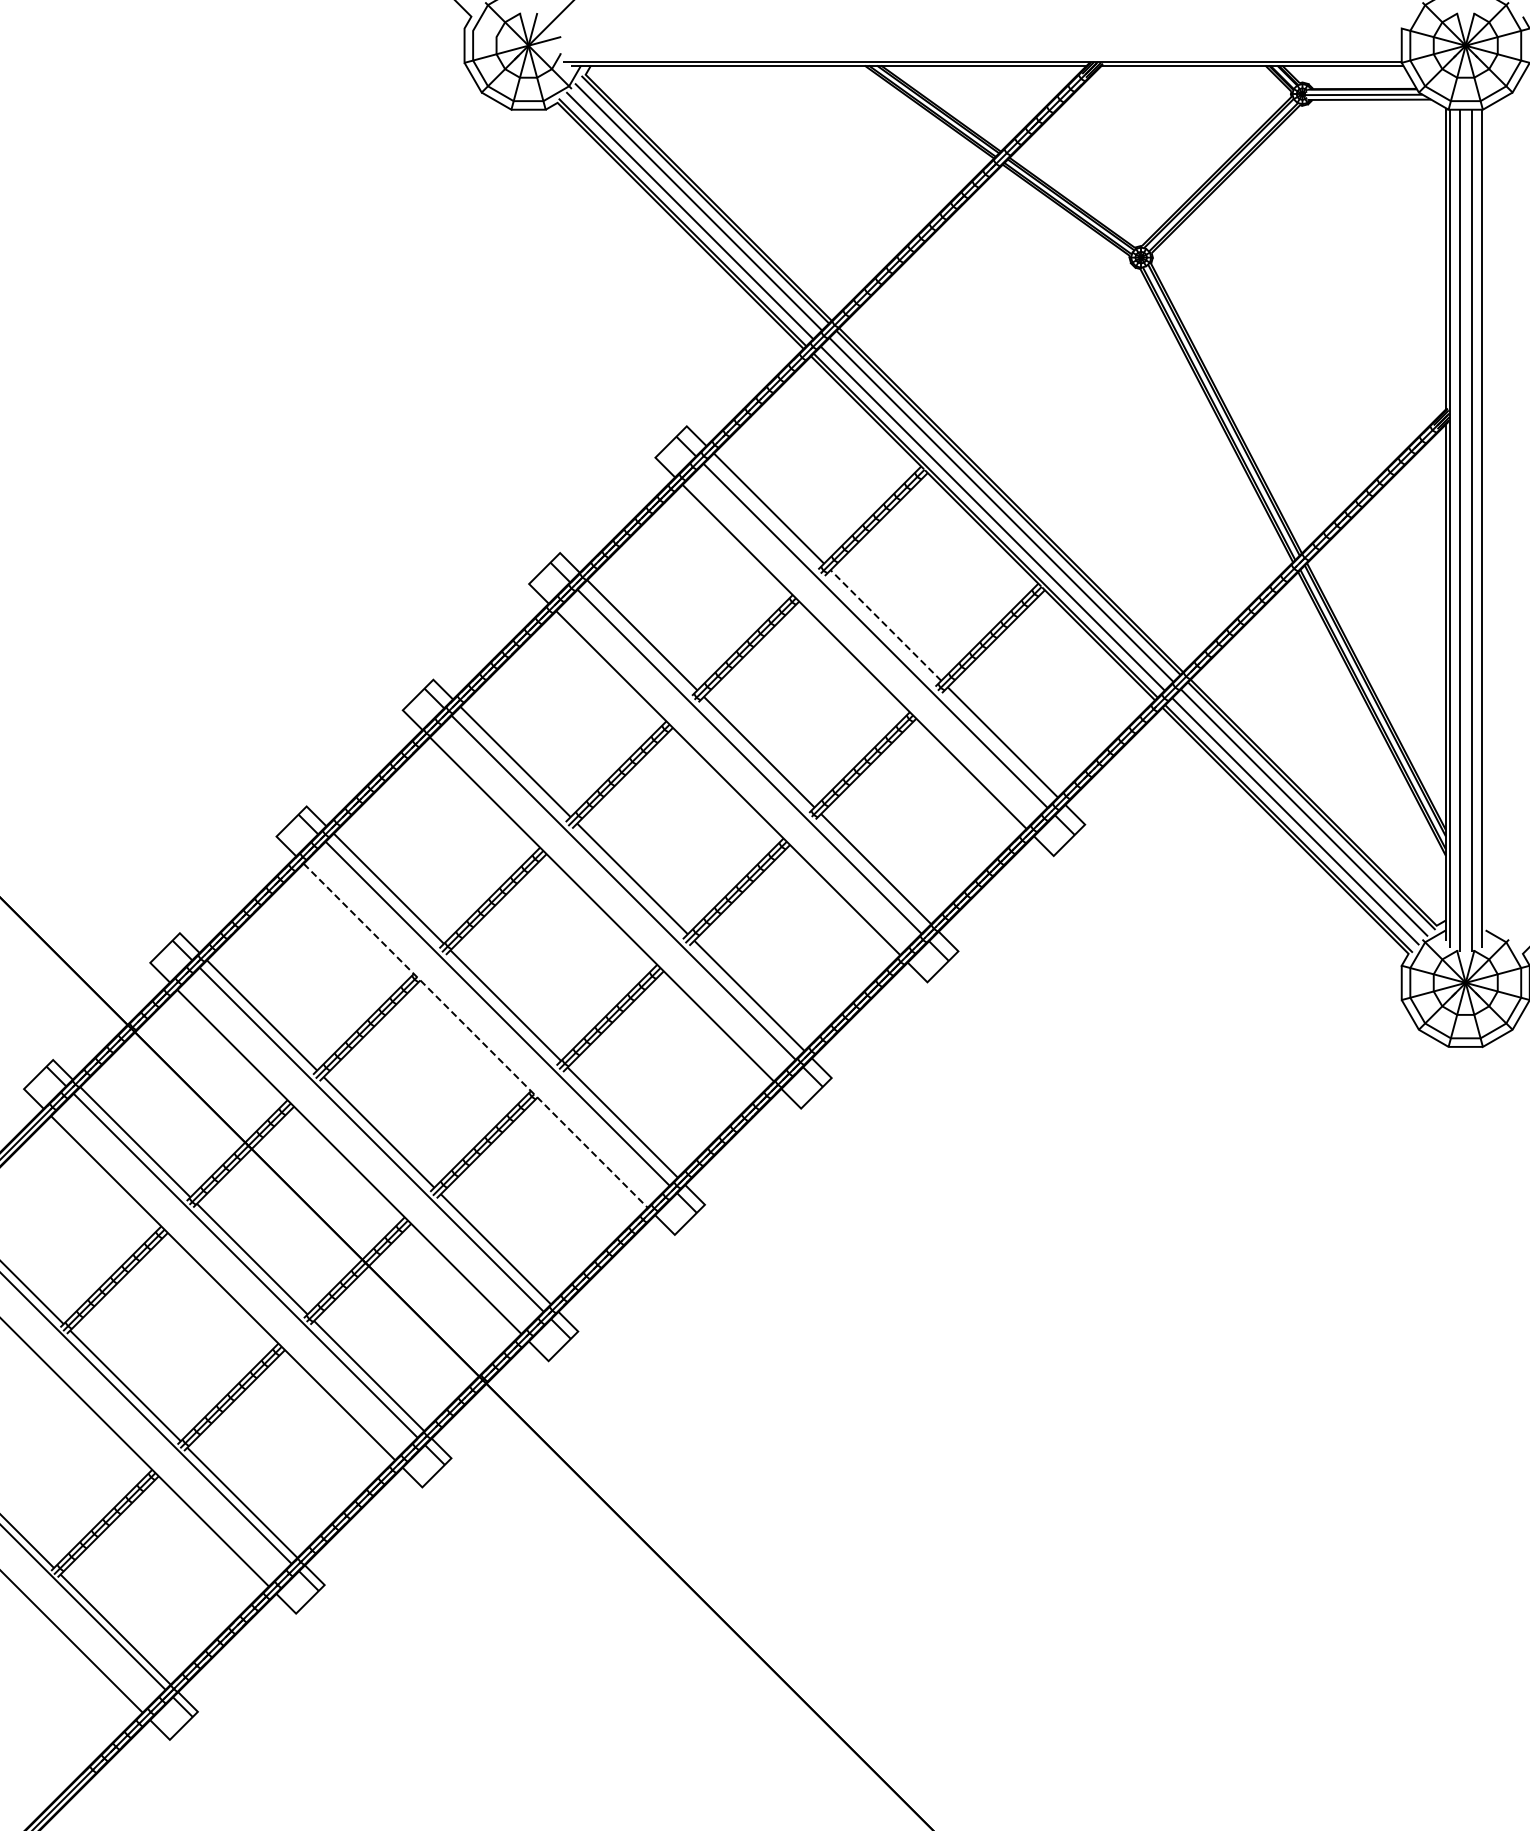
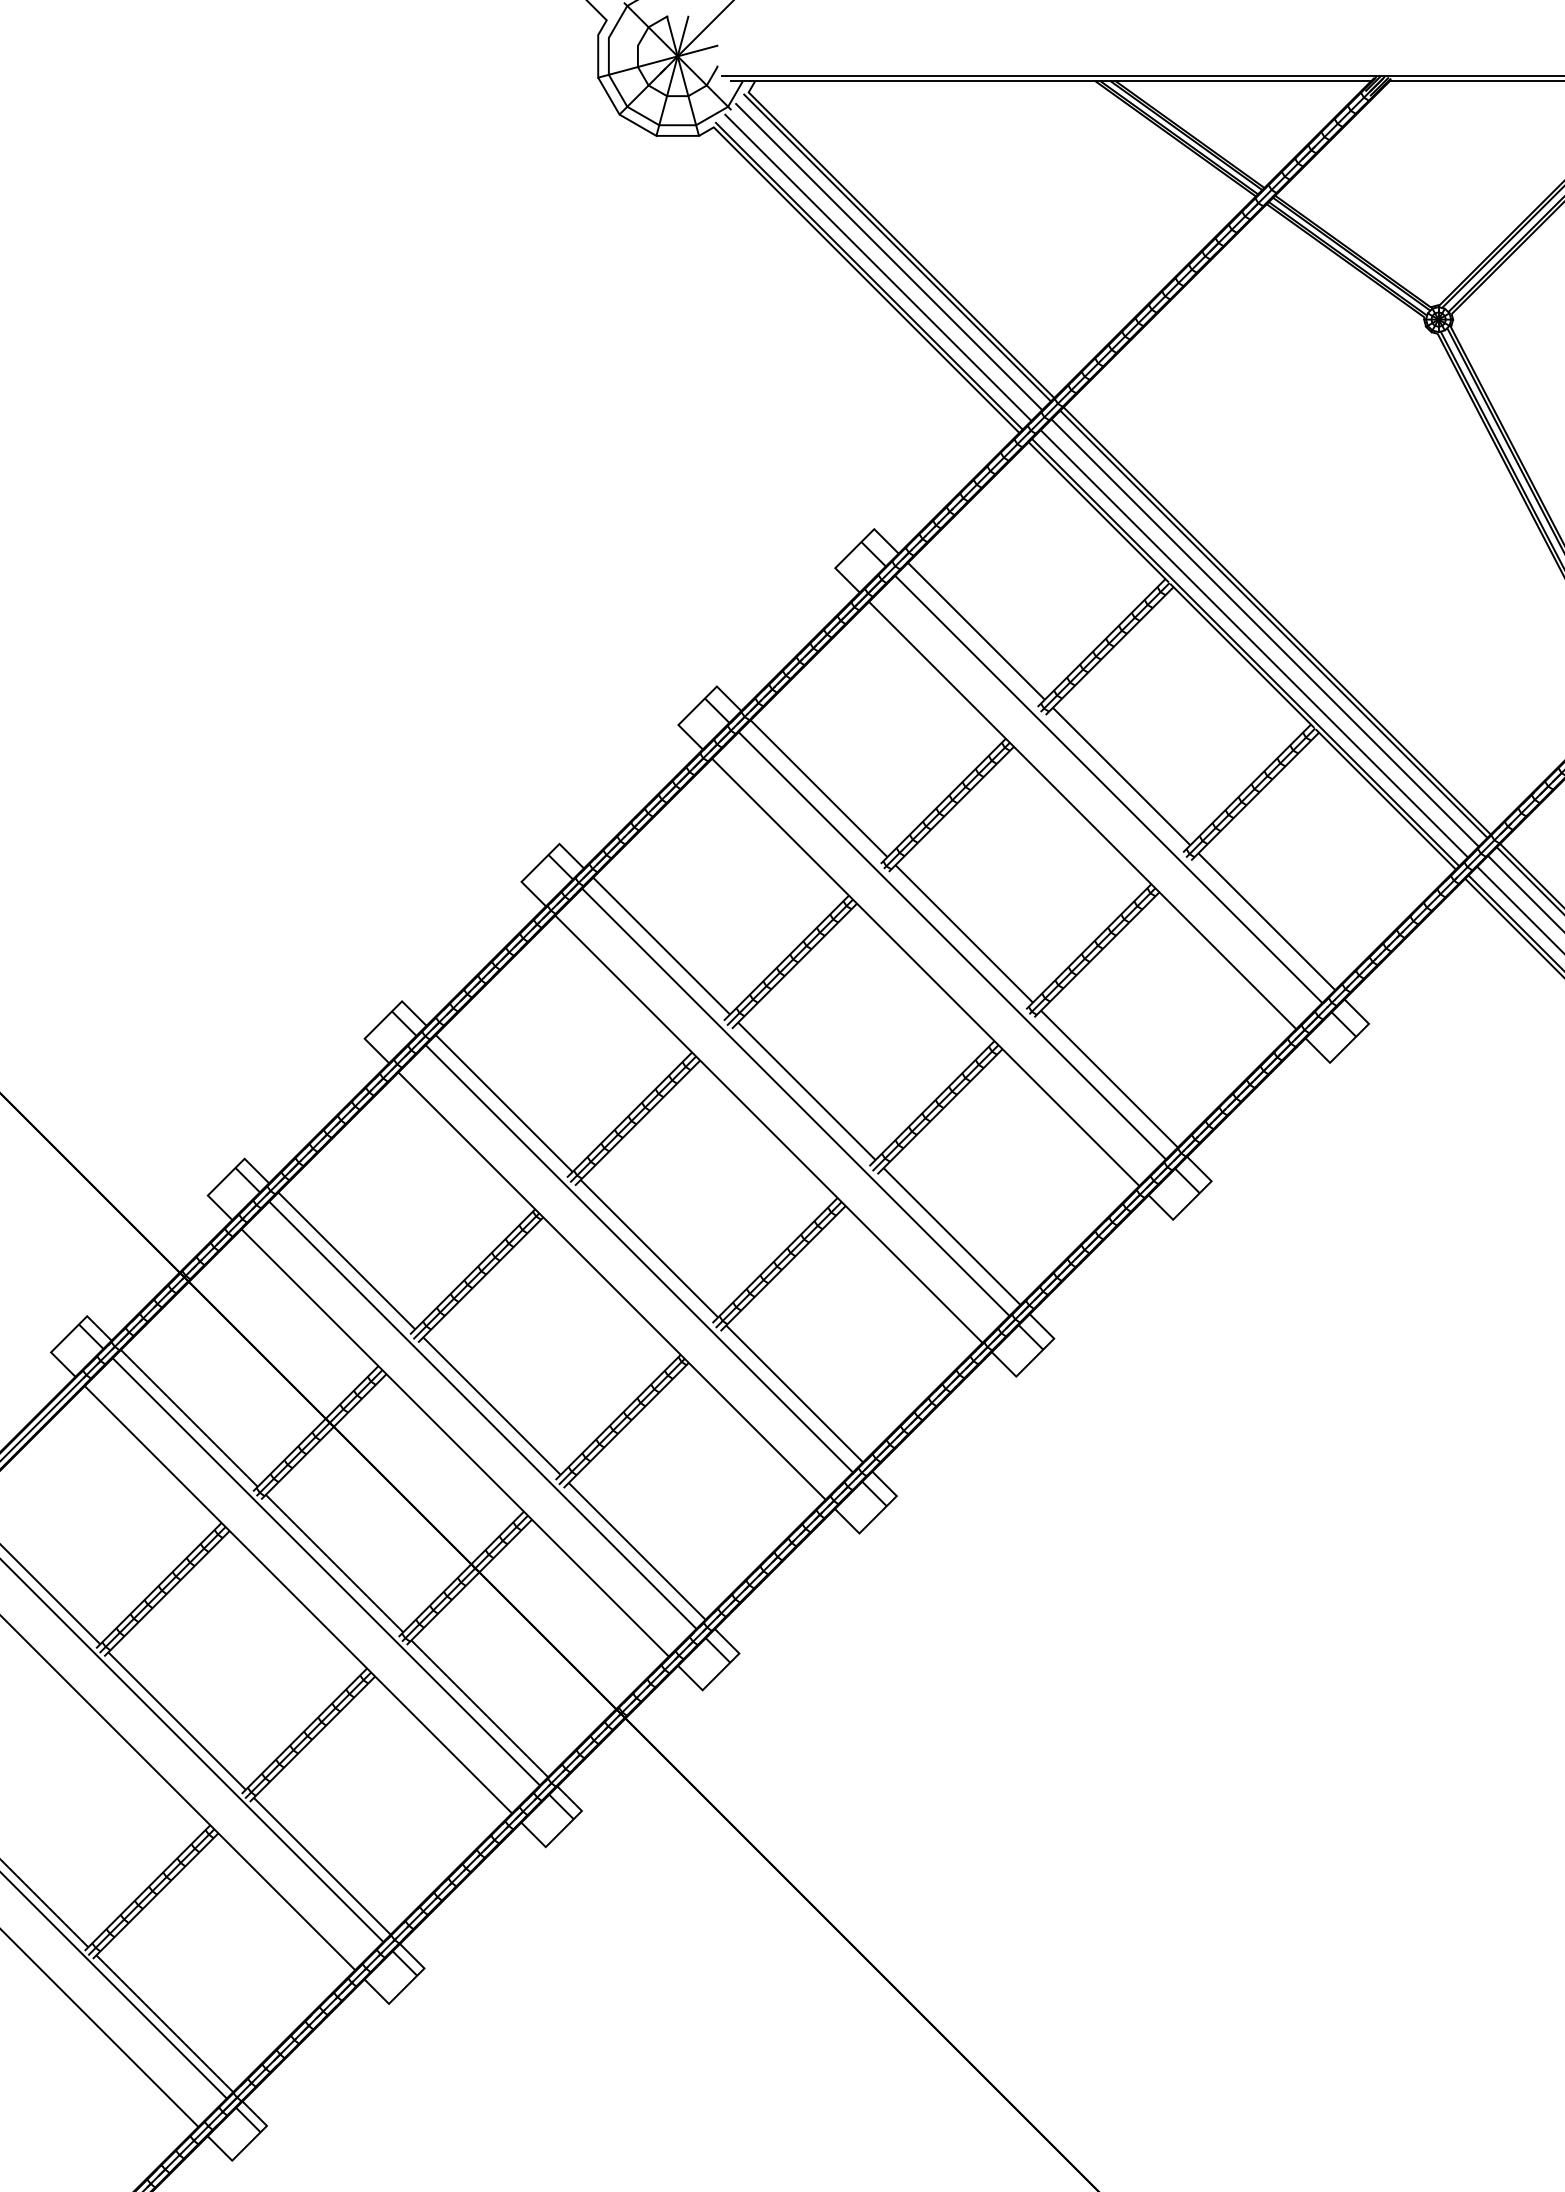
line: (885, 625) -> (1121, 776), dashed -> solid
line: (476, 1036) -> (613, 1287), dashed -> solid

